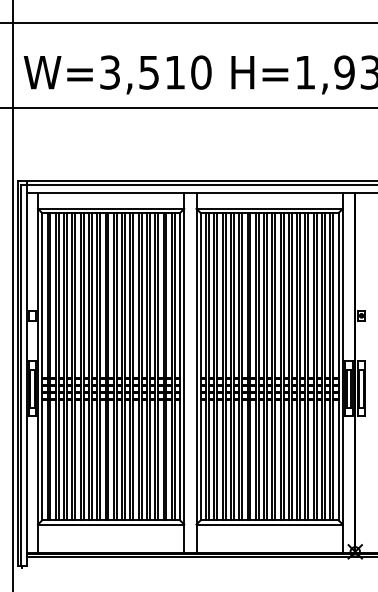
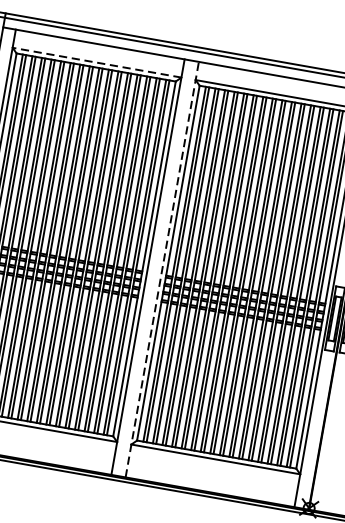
line: (110, 208) -> (96, 62), solid -> dashed
line: (196, 373) -> (162, 270), solid -> dashed

